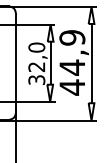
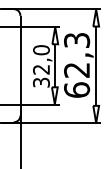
text: (72, 62) -> (77, 65), 44,9 -> 62,3

